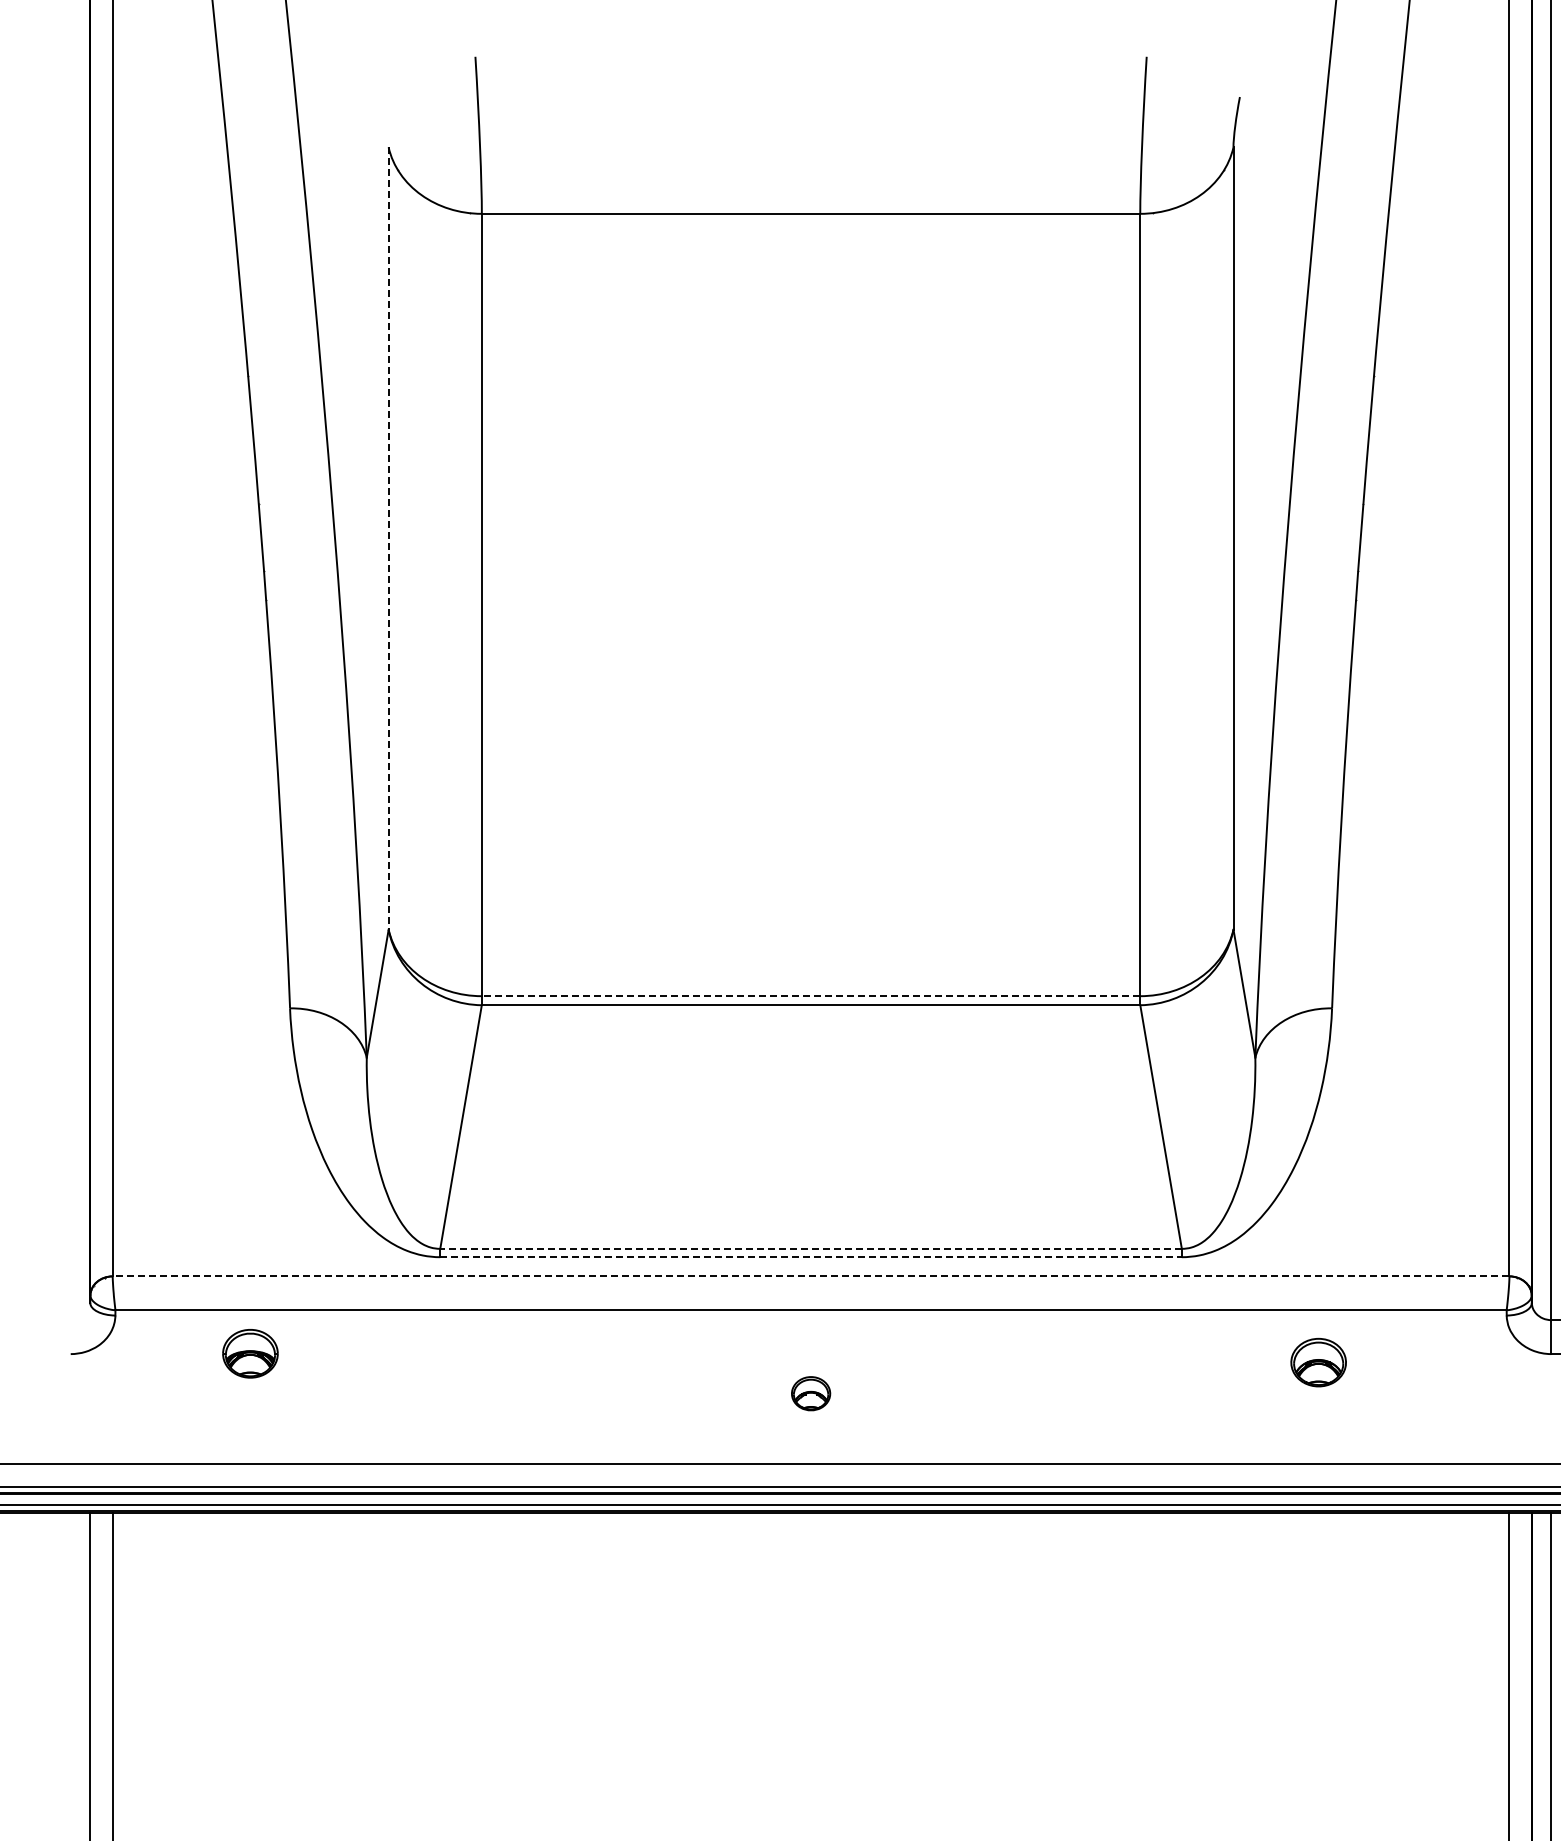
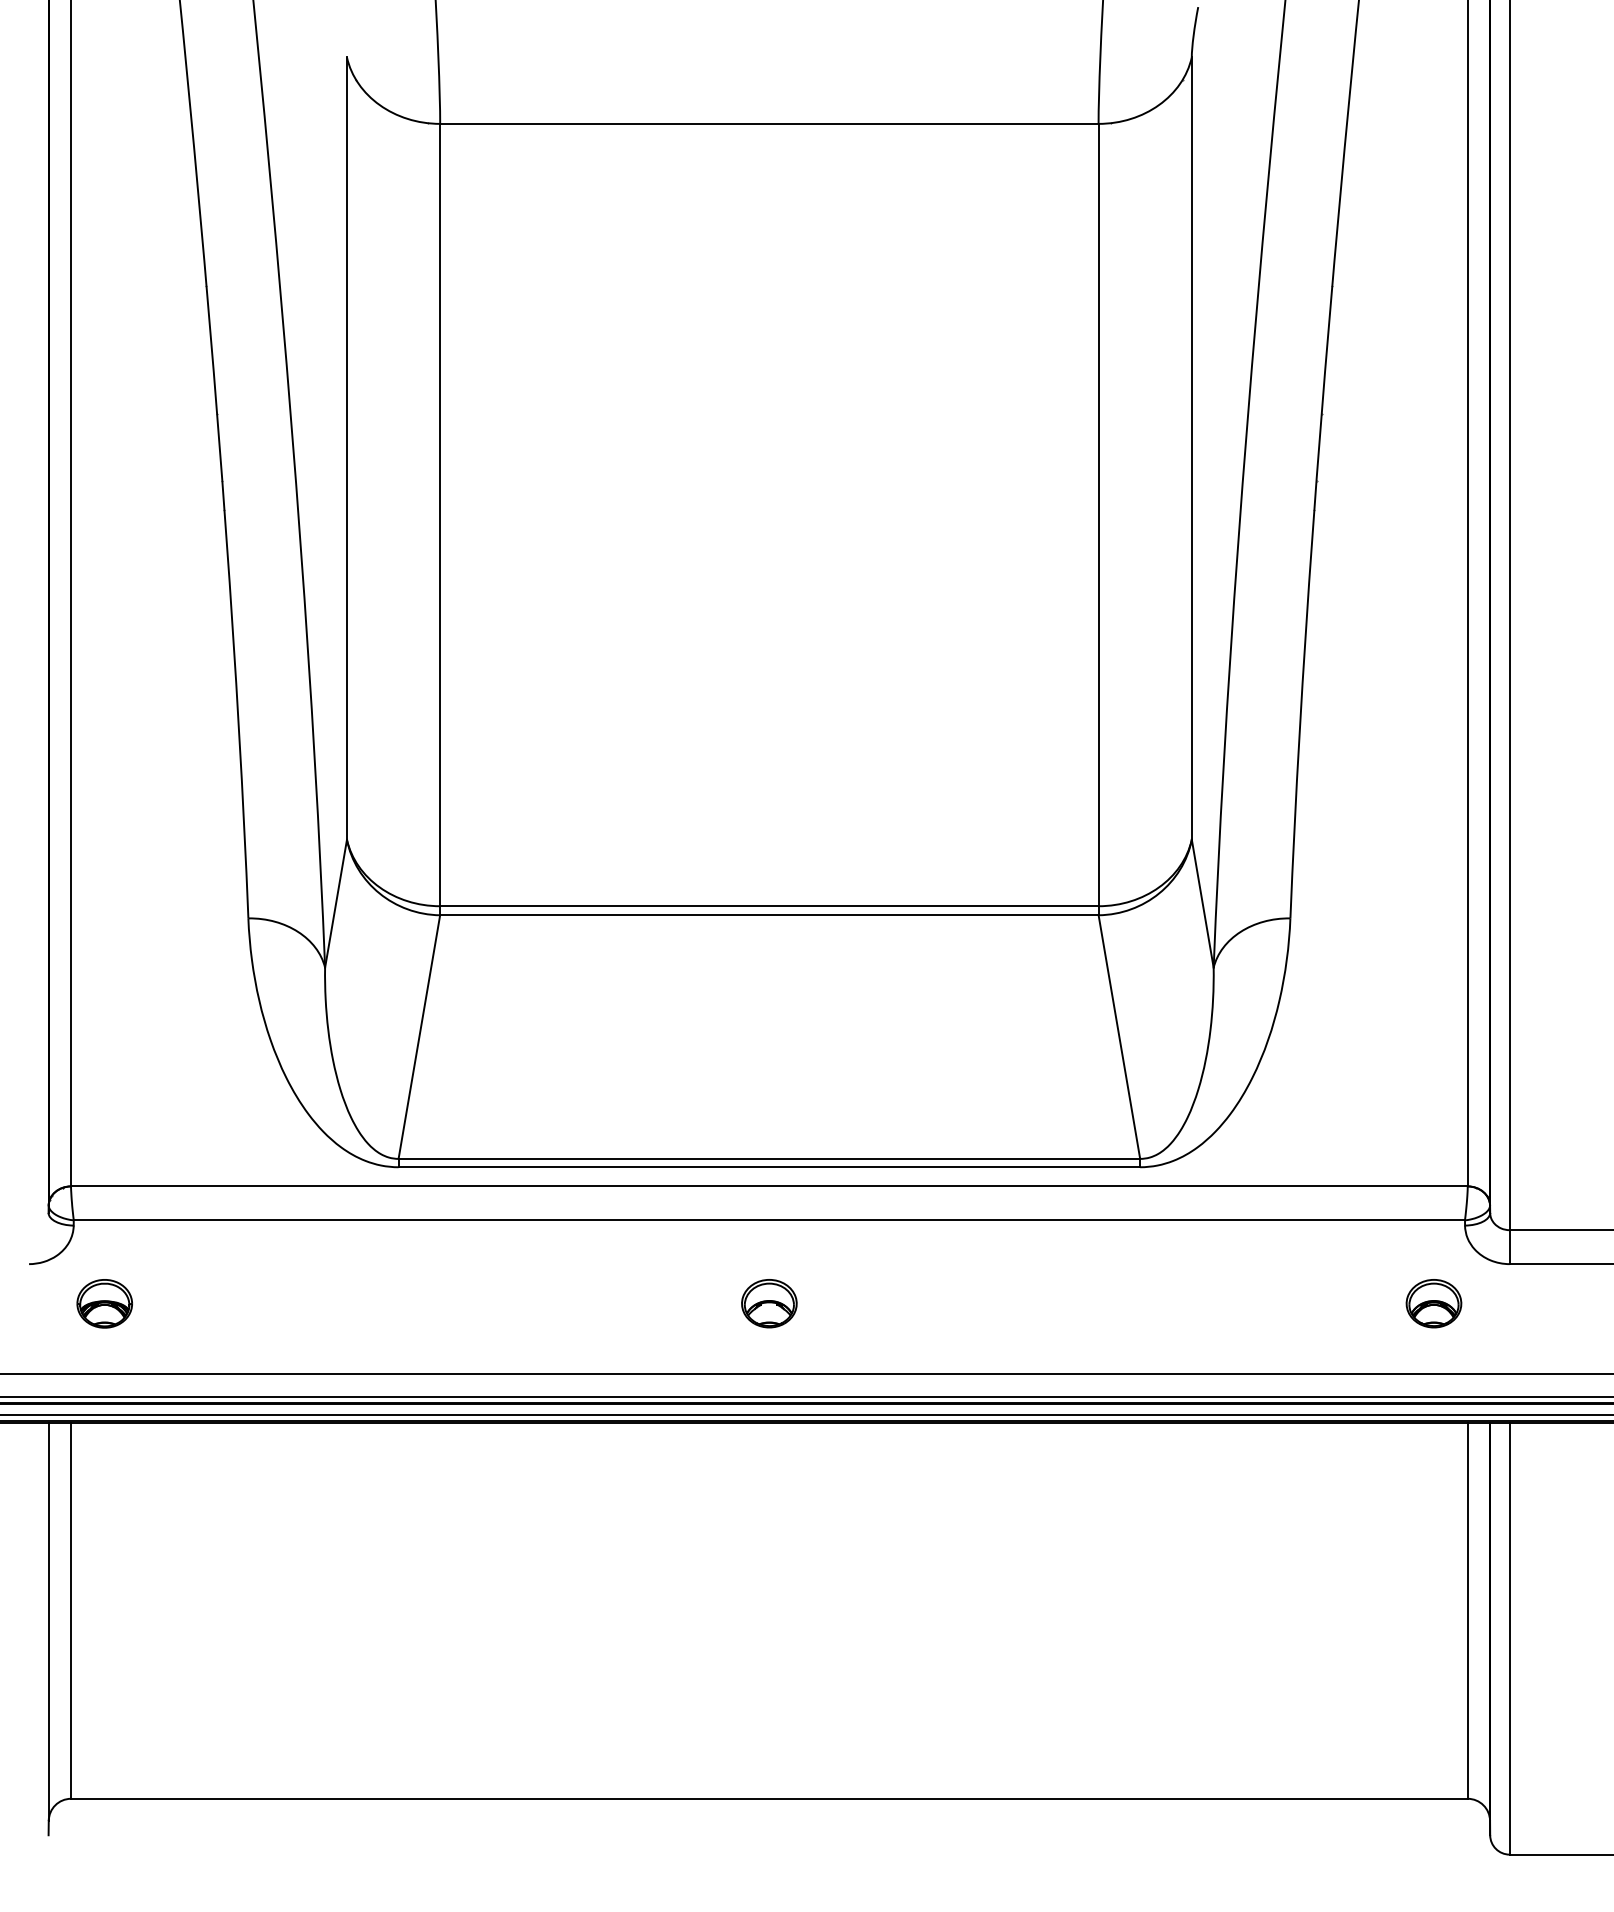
line: (389, 539) -> (347, 449), dashed -> solid
line: (810, 996) -> (768, 906), dashed -> solid
line: (811, 1248) -> (769, 1158), dashed -> solid
line: (811, 1257) -> (769, 1167), dashed -> solid
line: (810, 1276) -> (768, 1186), dashed -> solid
part: (250, 1353) -> (104, 1303), moved
part: (1318, 1362) -> (1433, 1303), moved
part: (811, 1393) -> (769, 1303), size x1.43

